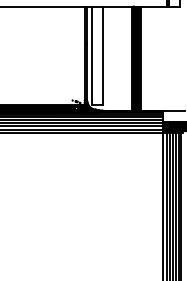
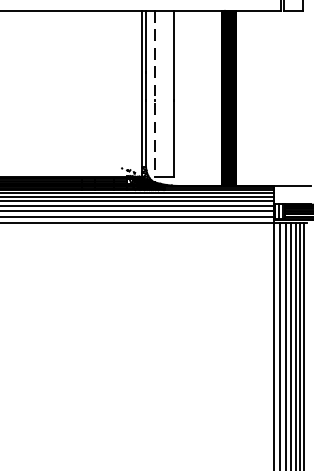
line: (92, 56) -> (155, 94), solid -> dashed

